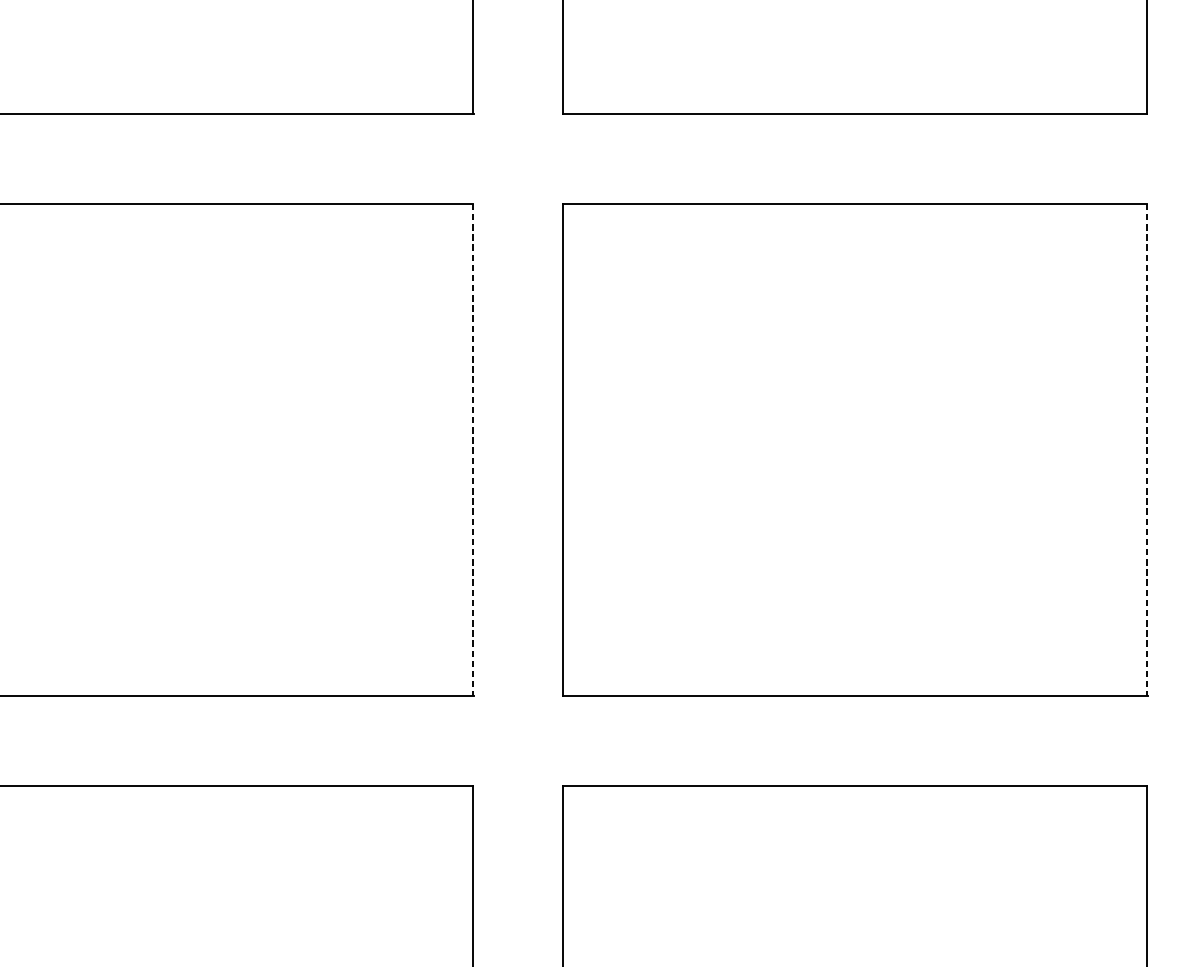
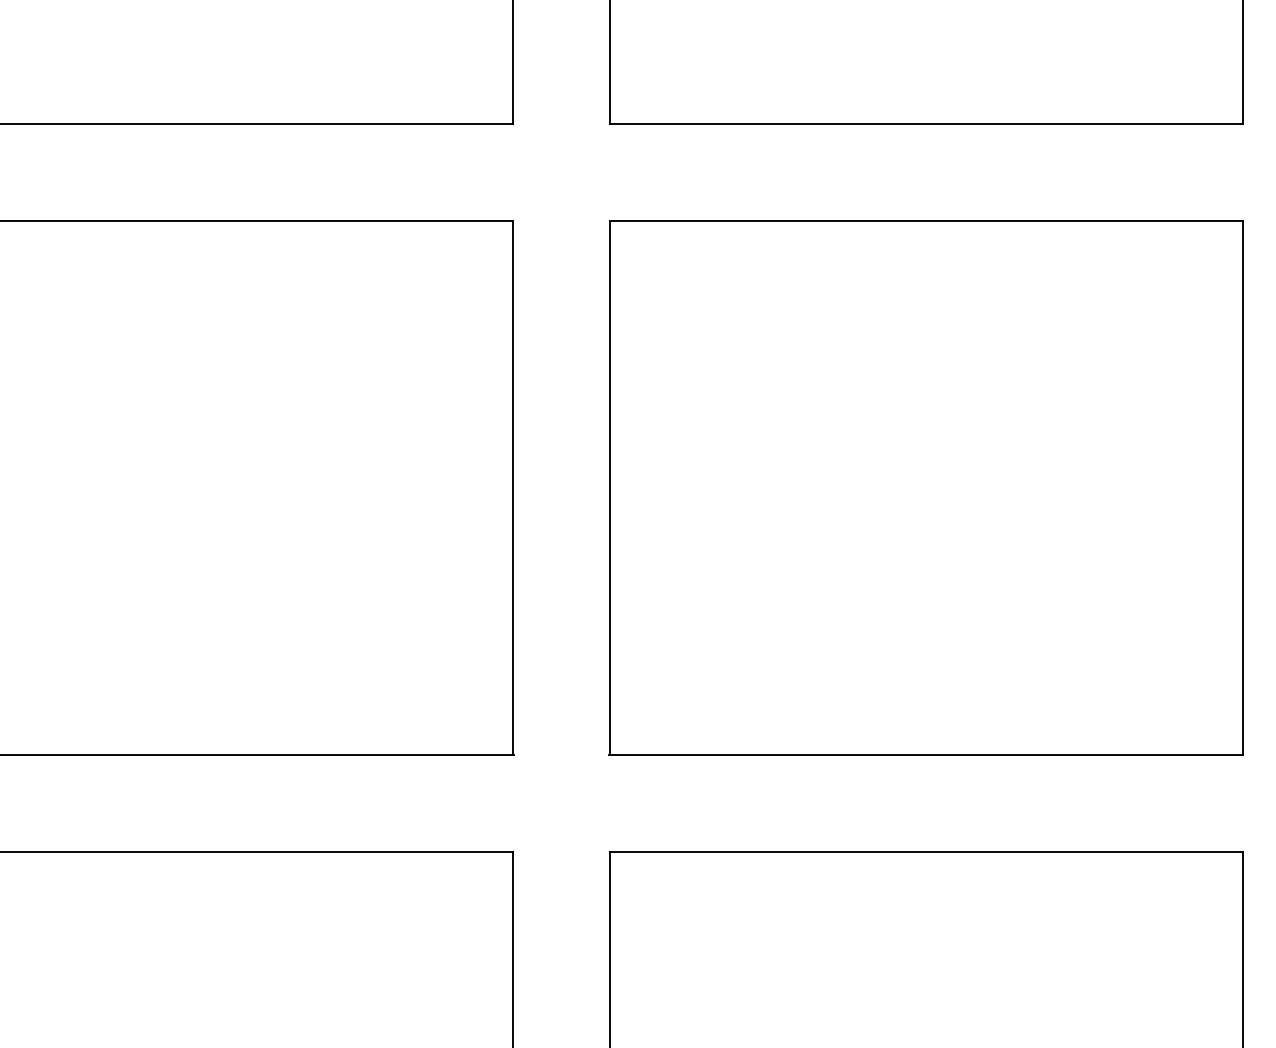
line: (473, 449) -> (512, 487), dashed -> solid
line: (1146, 449) -> (1242, 487), dashed -> solid

